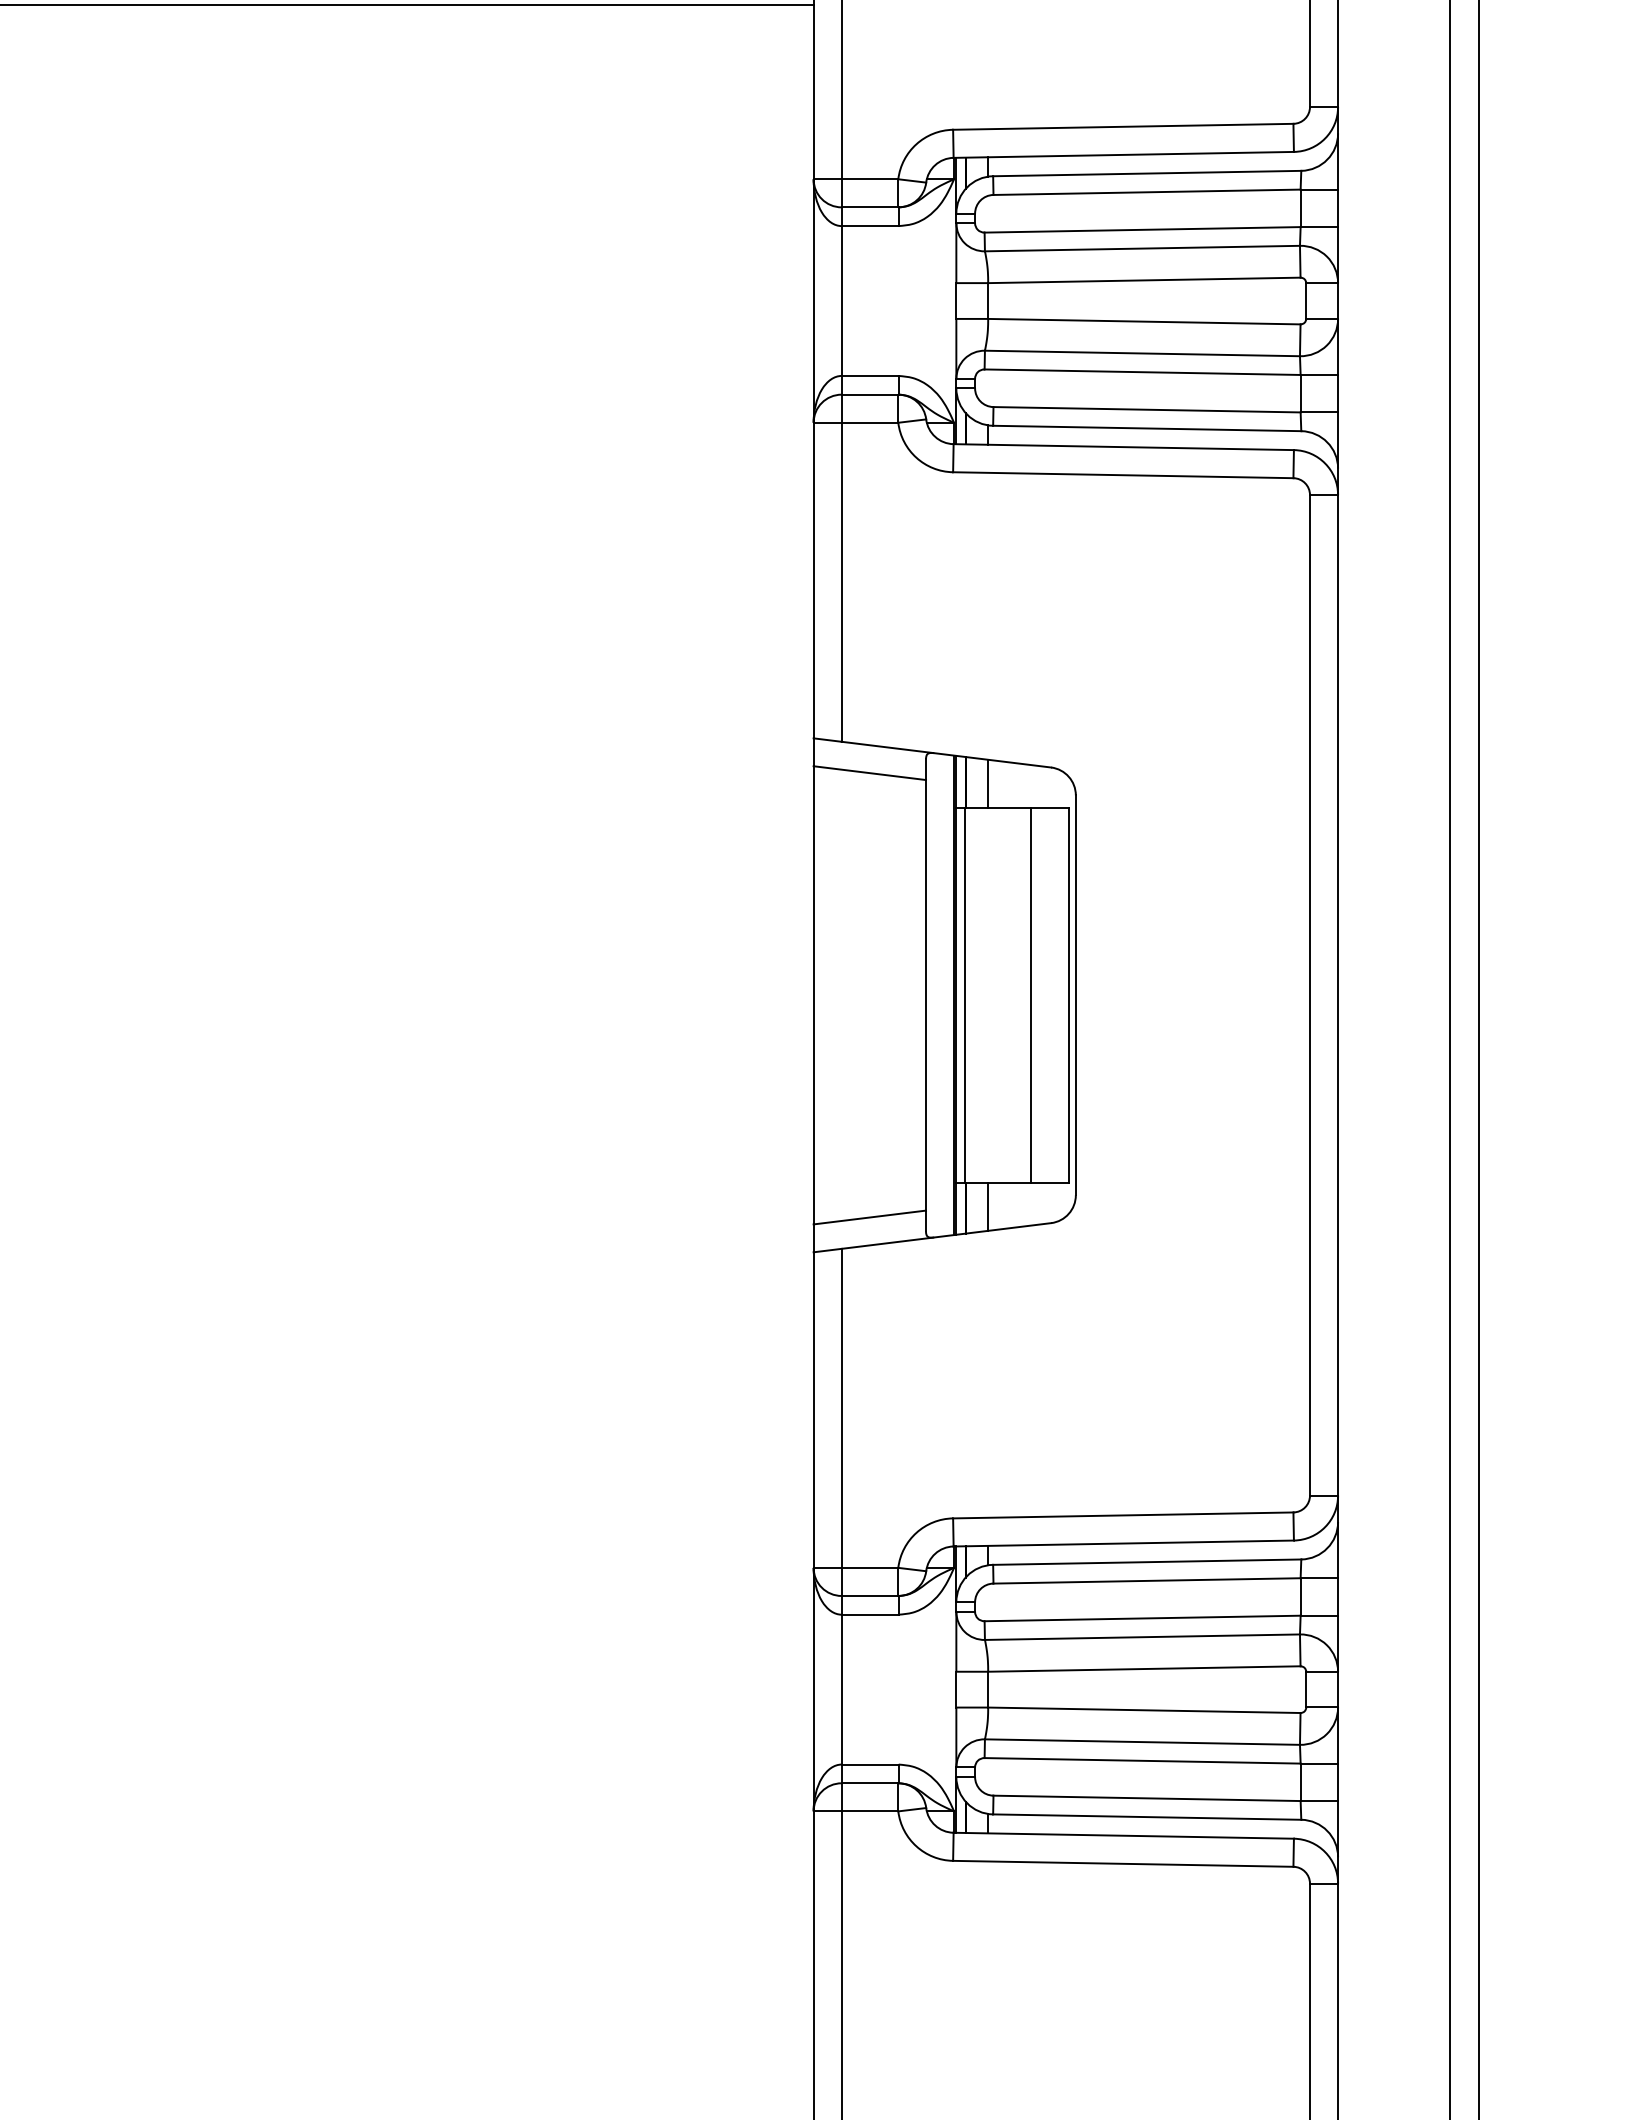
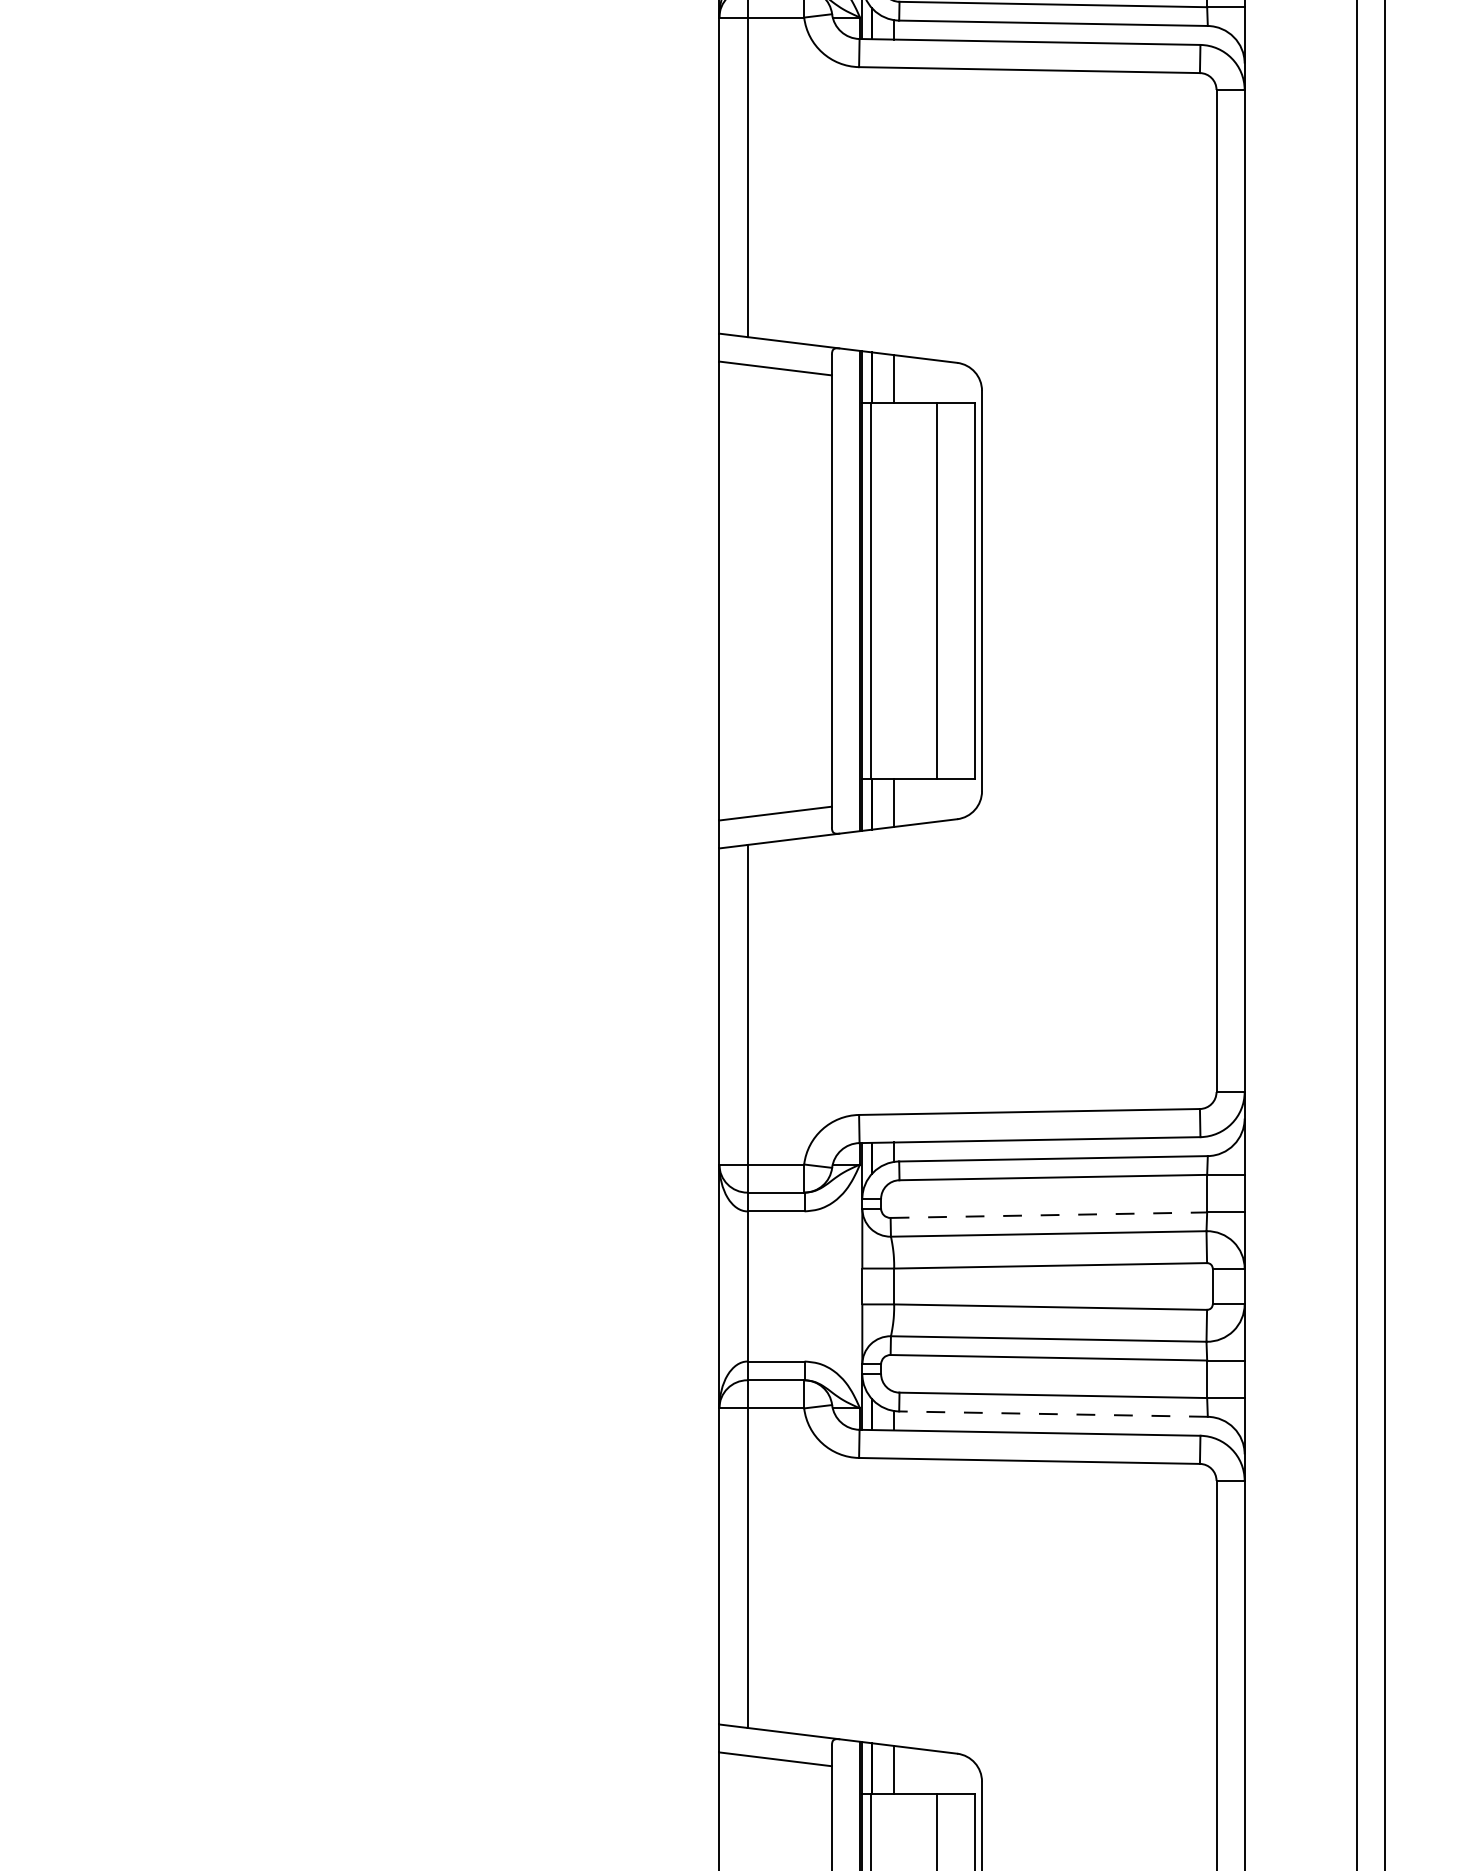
line: (1143, 1618) -> (1049, 1215), solid -> dashed
line: (1146, 1817) -> (1052, 1414), solid -> dashed

